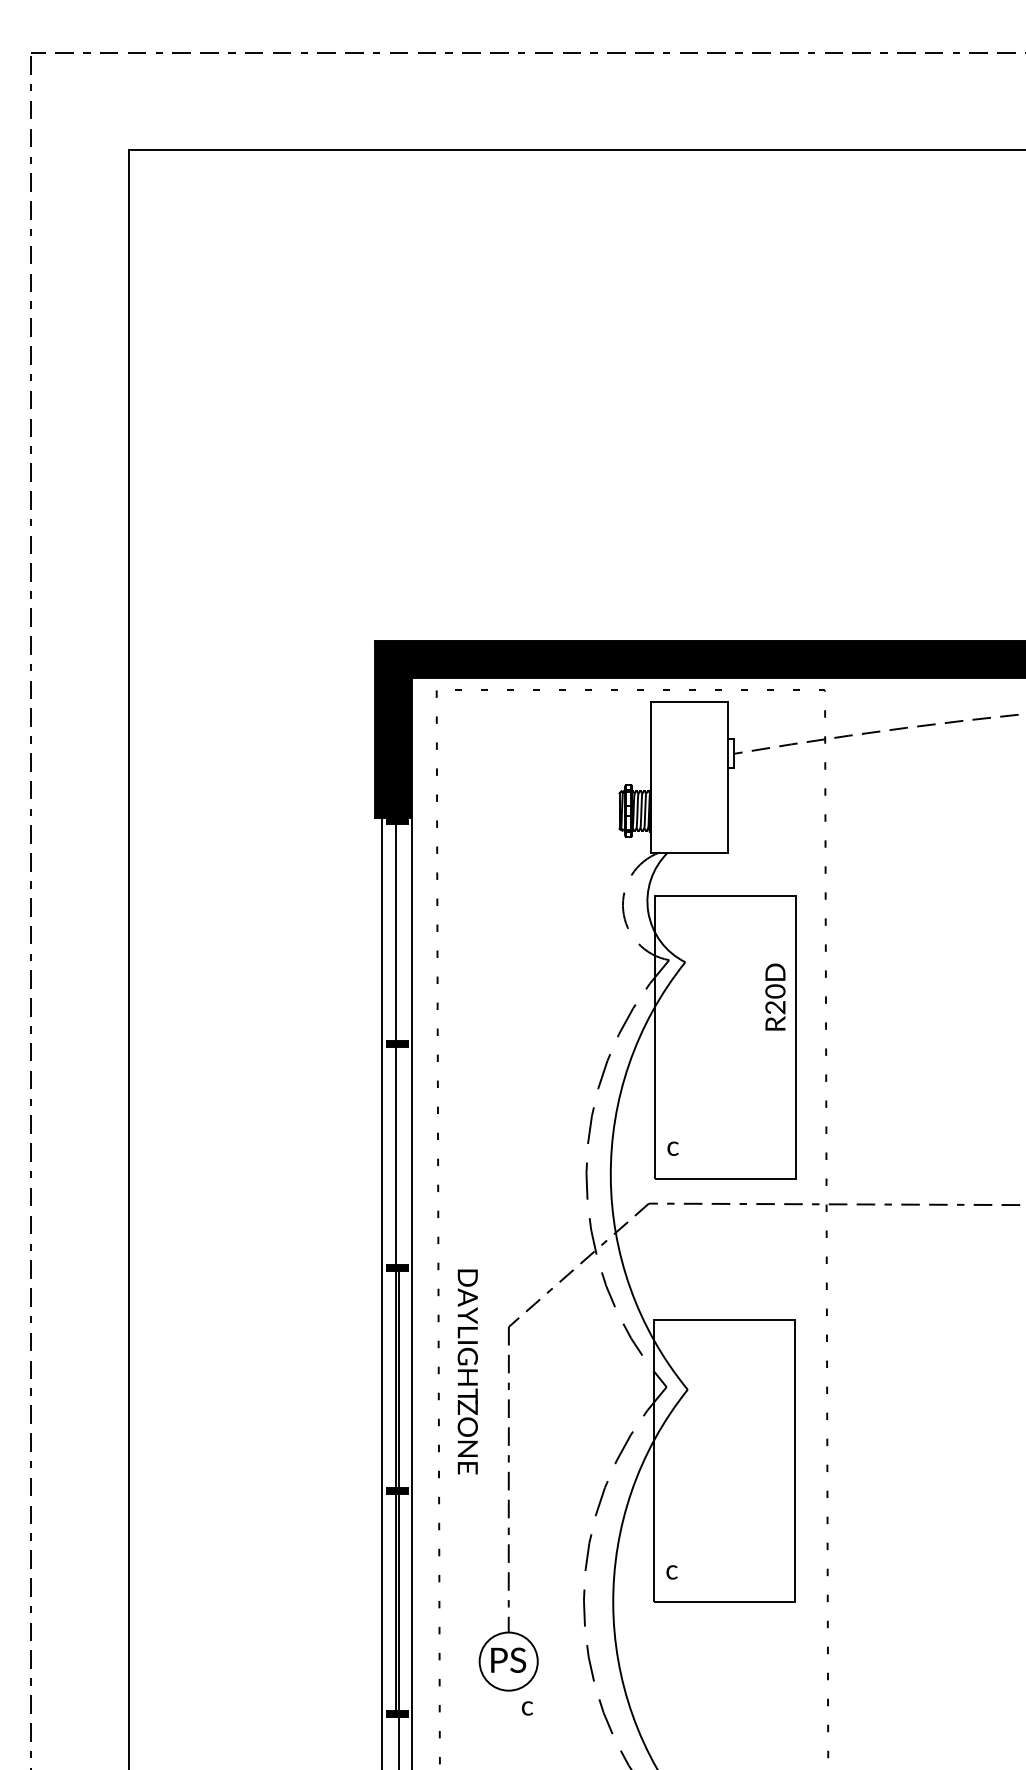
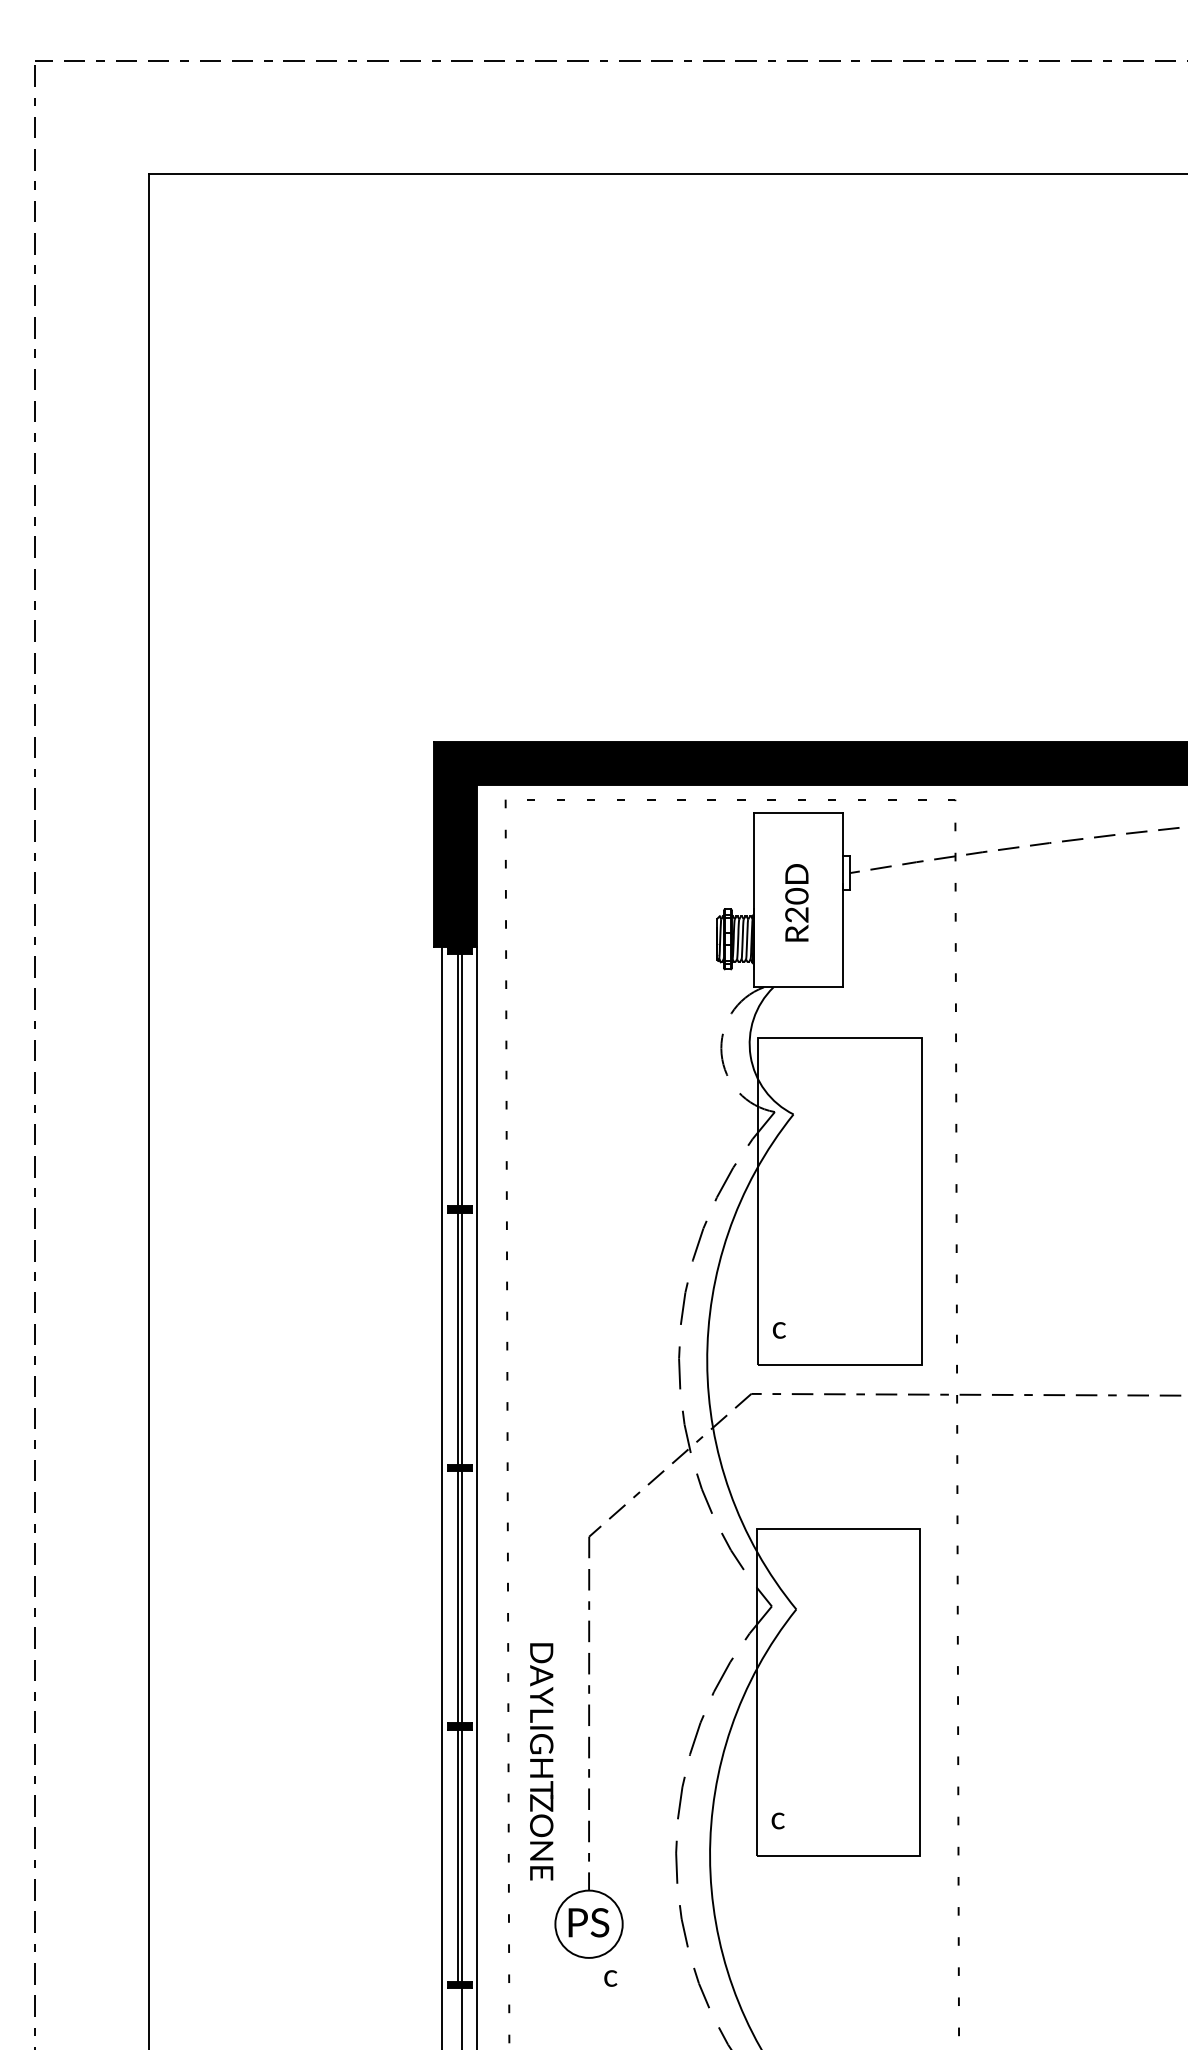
line: (399, 932) -> (462, 1080), added
text: (775, 996) -> (796, 902), moved
line: (399, 1155) -> (462, 1338), added
text: (467, 1371) -> (541, 1761), moved

